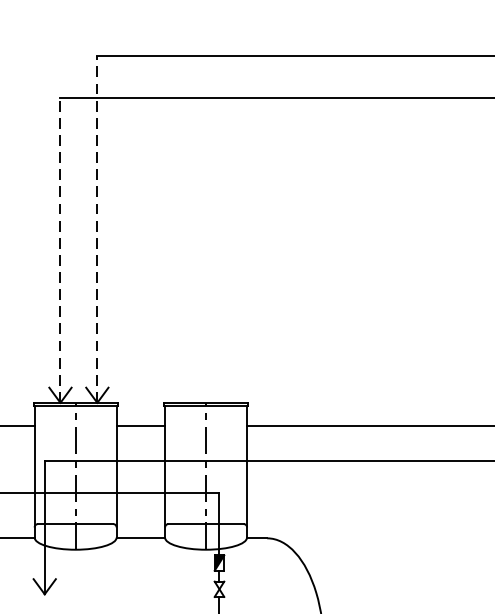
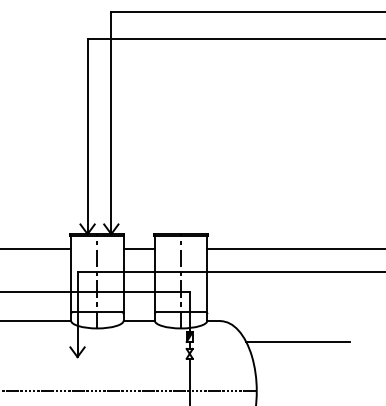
line: (97, 228) -> (111, 122), dashed -> solid
line: (60, 250) -> (87, 136), dashed -> solid
line: (387, 571) -> (297, 342), added

